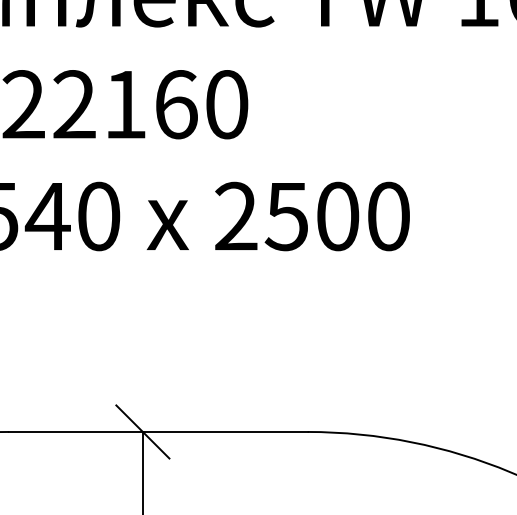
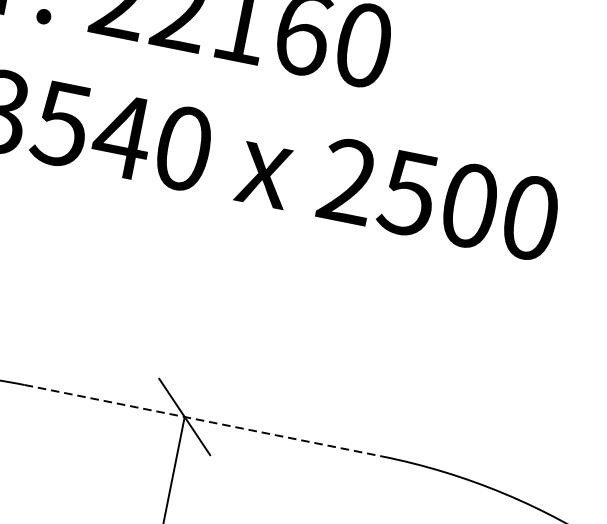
line: (158, 431) -> (203, 420), solid -> dashed

